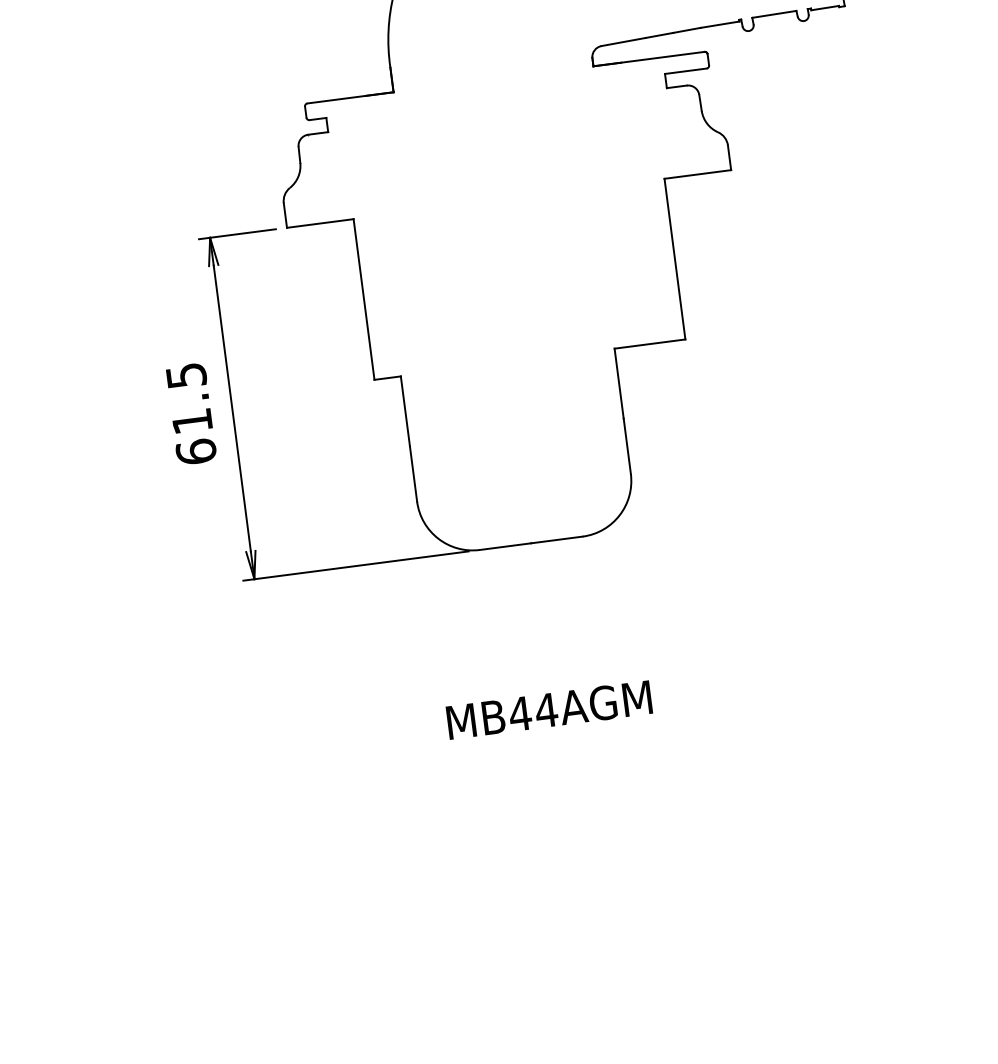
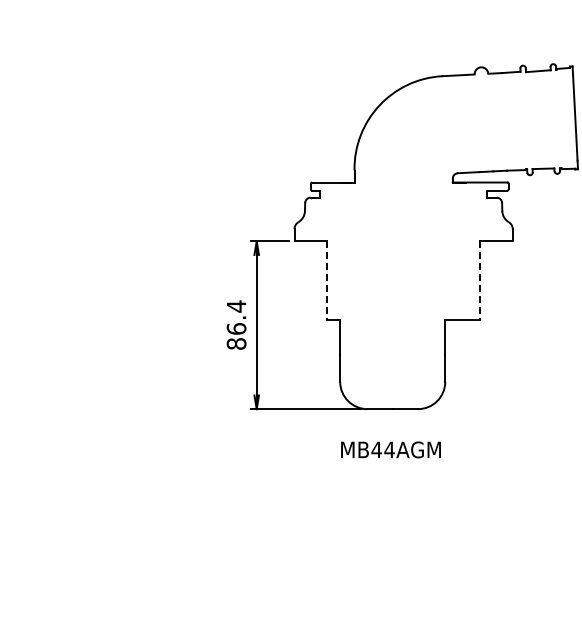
line: (676, 260) -> (480, 281), solid -> dashed
line: (364, 300) -> (327, 281), solid -> dashed
text: (190, 412) -> (236, 324), 61.5 -> 86.4
text: (548, 709) -> (390, 449), moved

